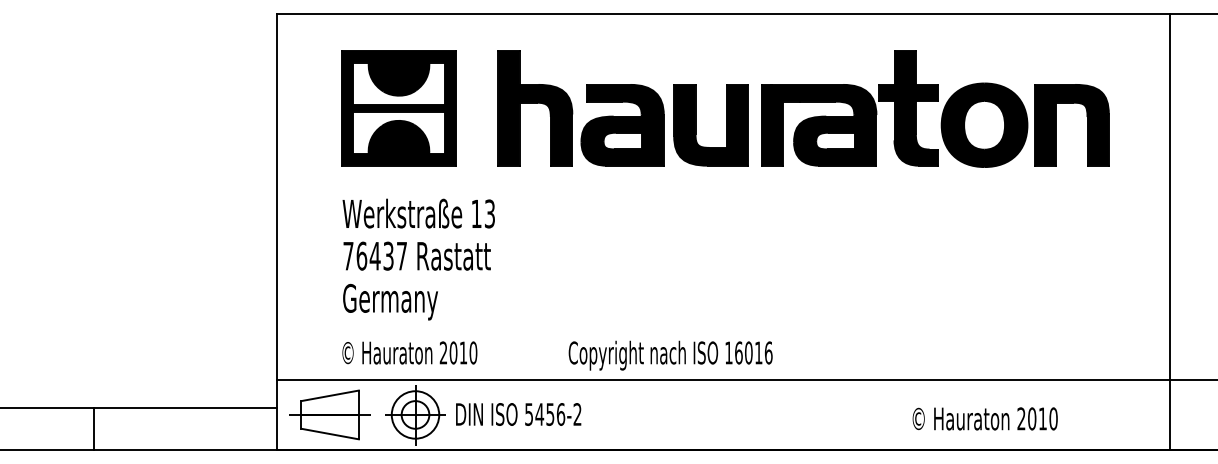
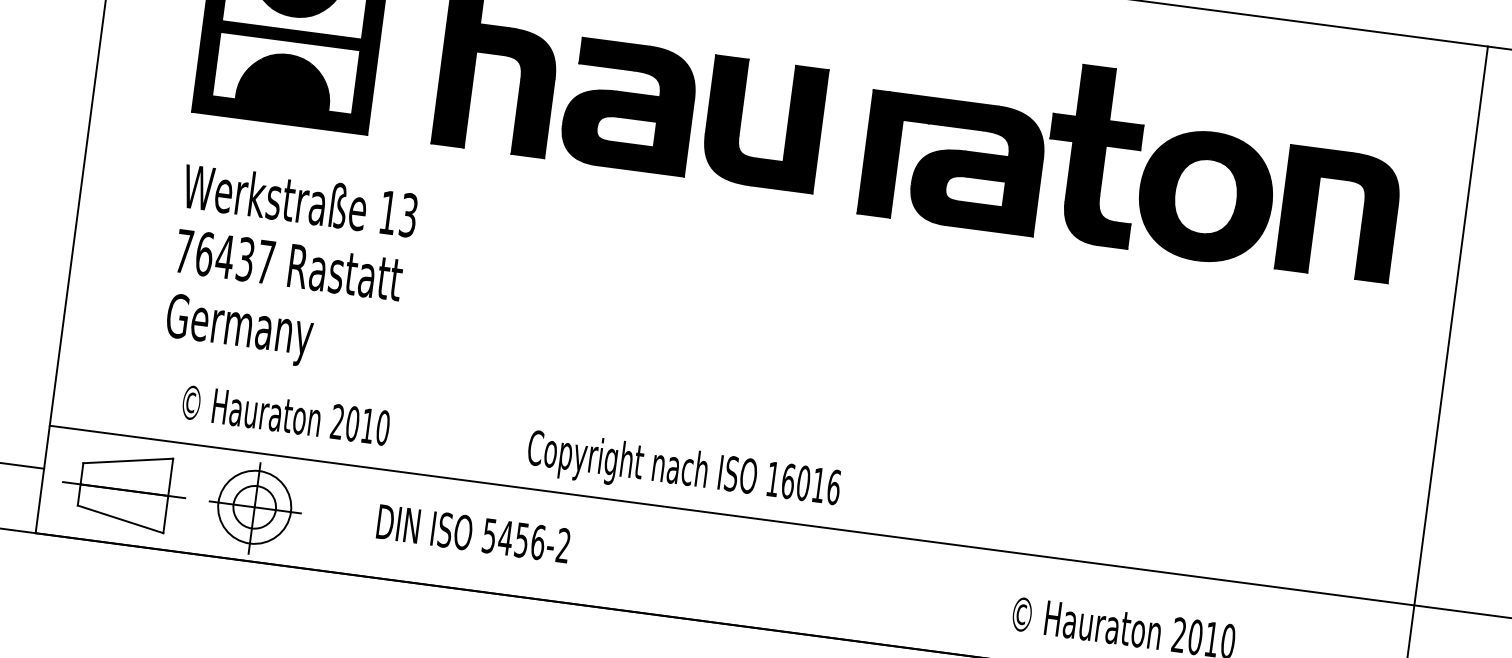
part: (935, 101) -> (1135, 150), moved
text: (557, 355) -> (510, 448), moved
text: (518, 414) -> (473, 533), moved

